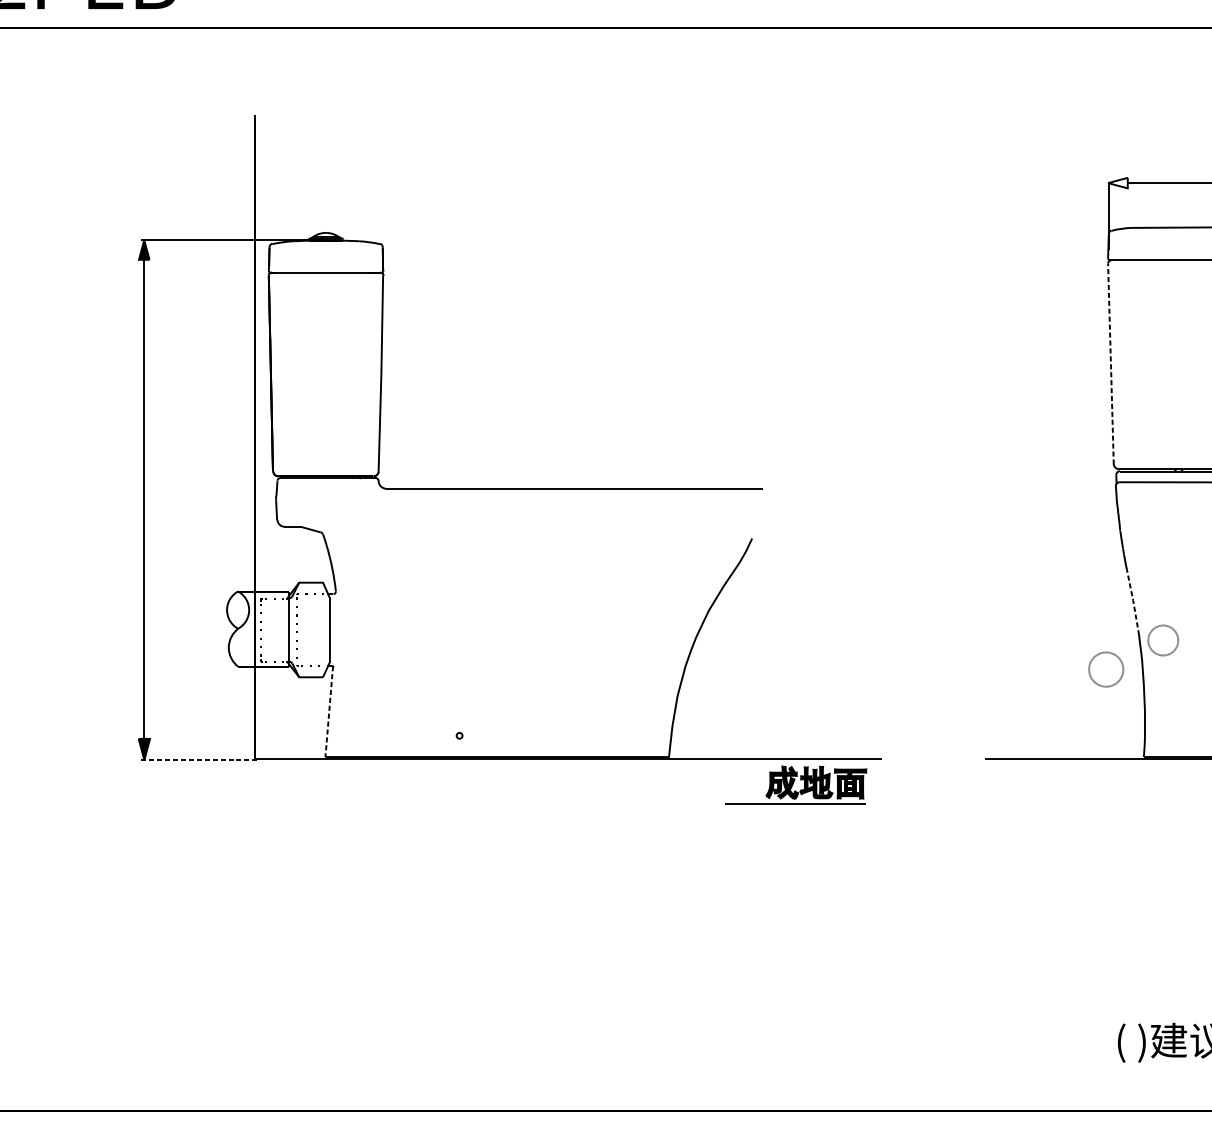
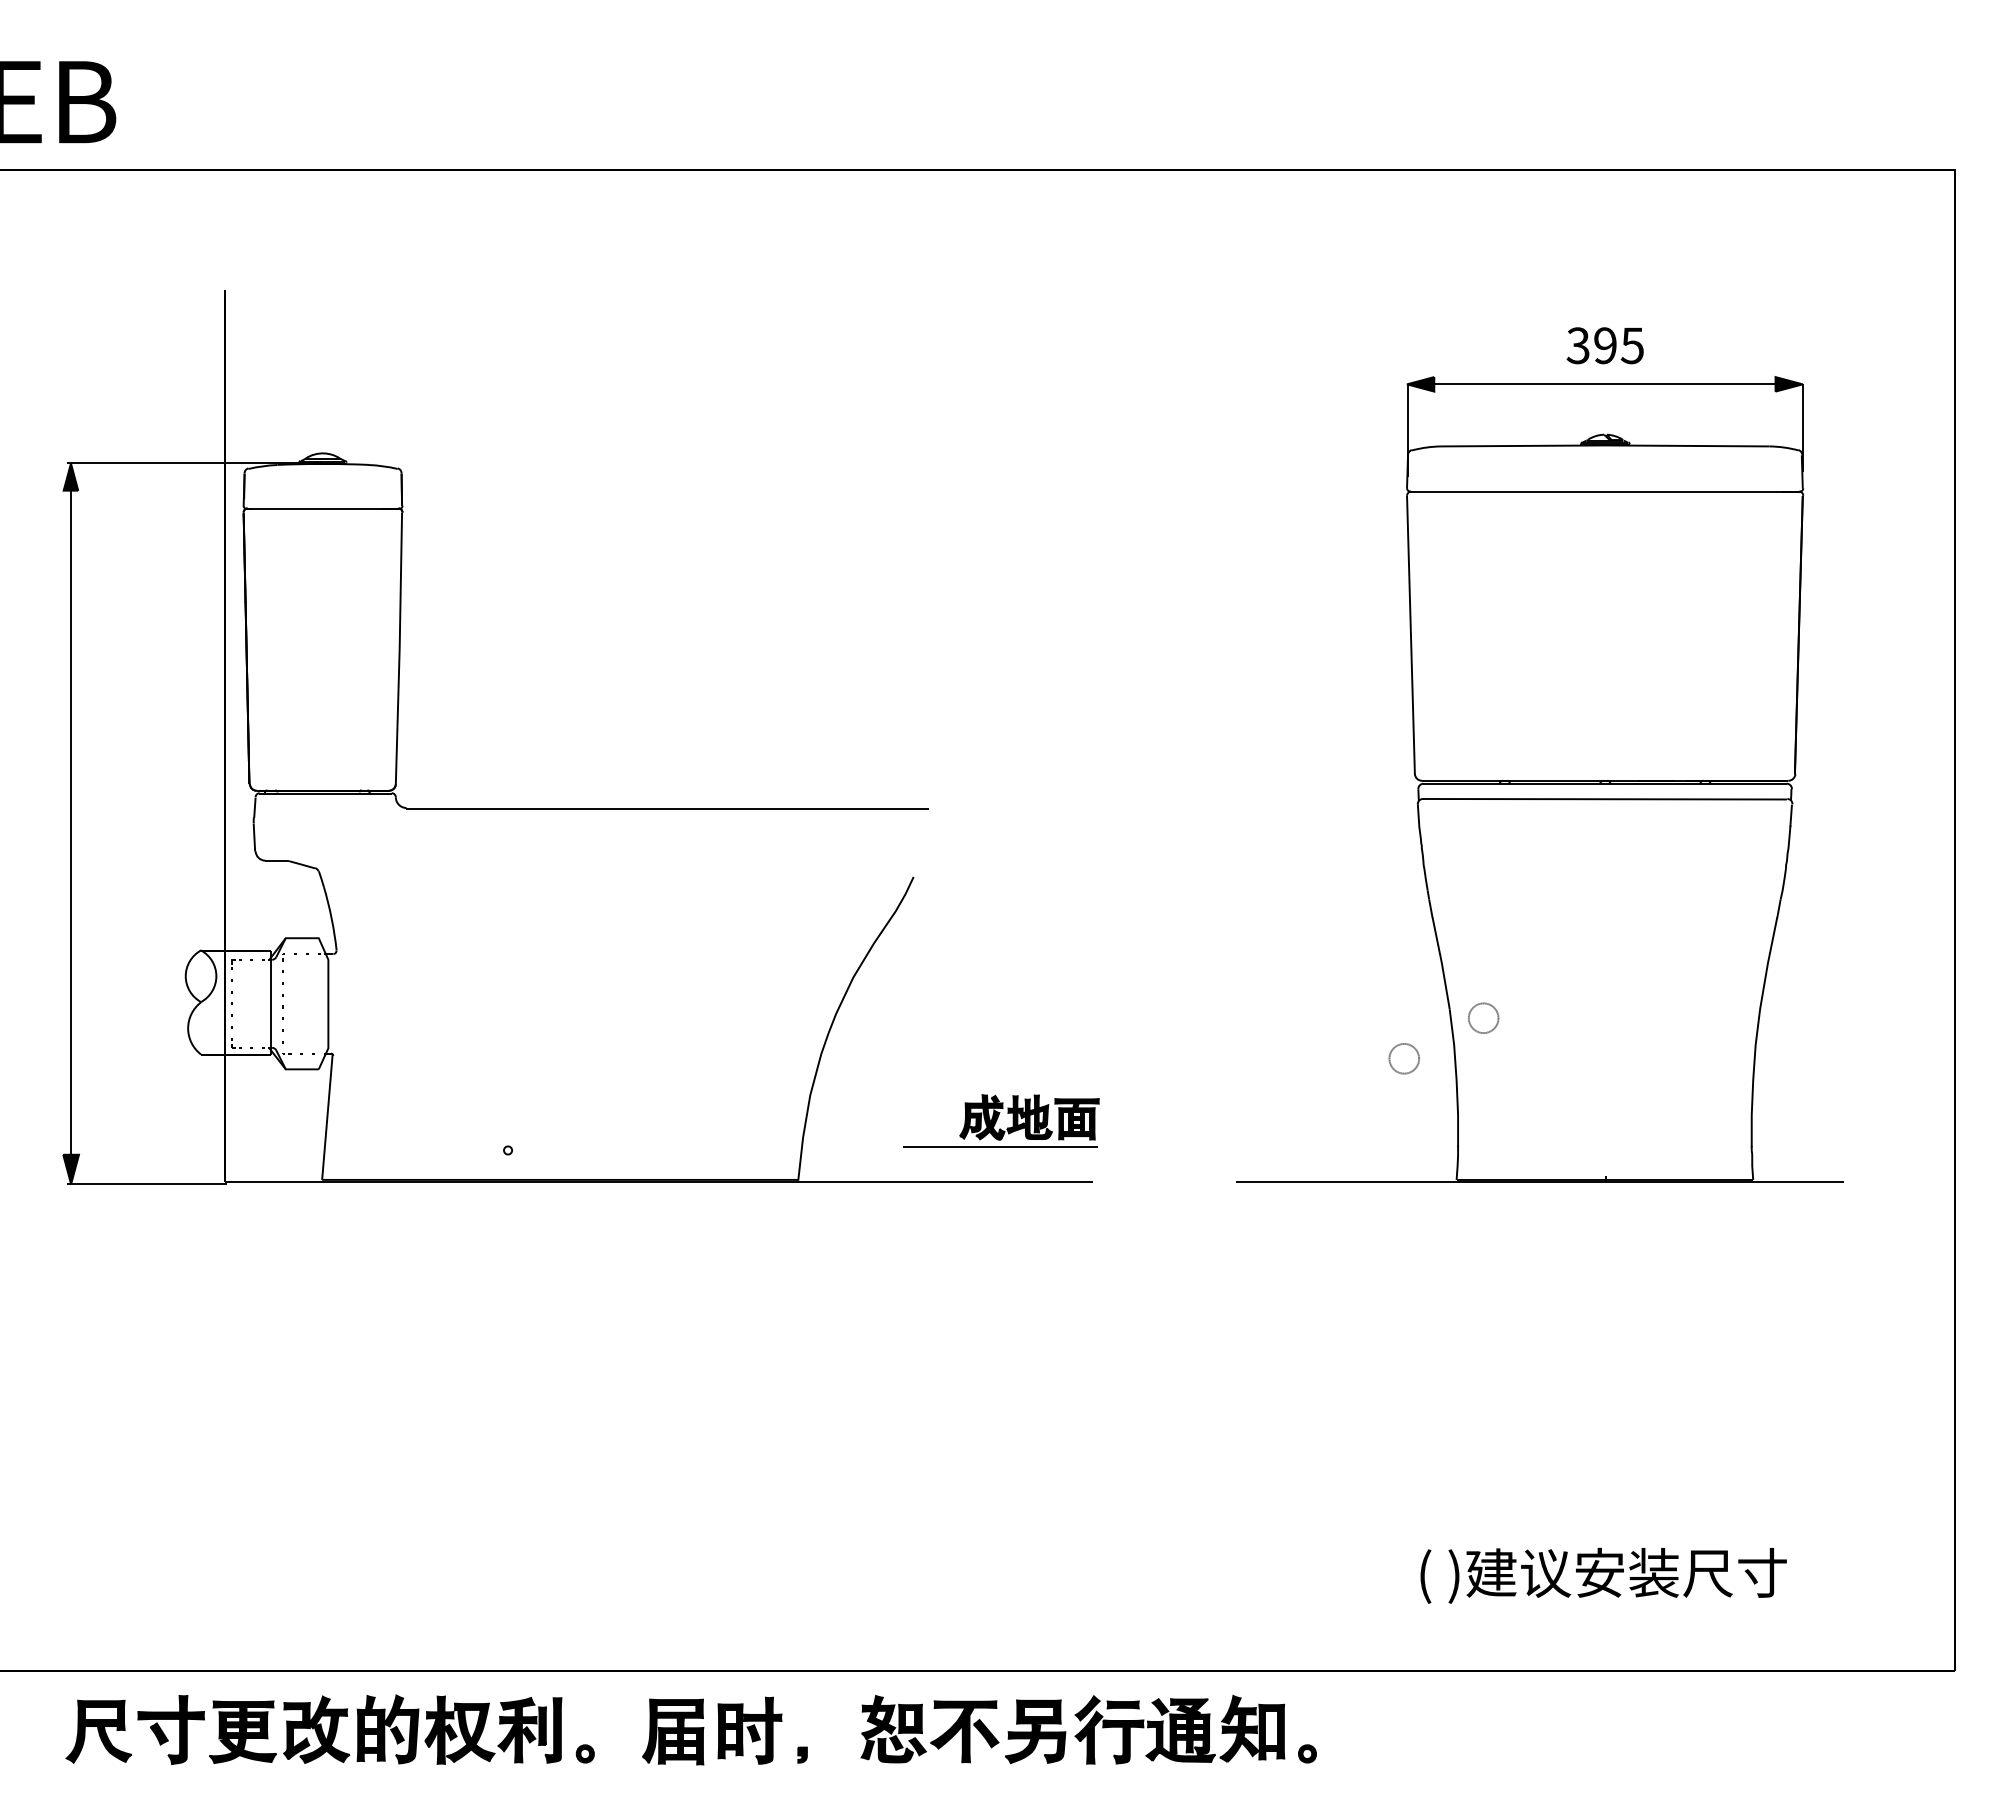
fill: (1117, 183) -> (1420, 384), added
line: (1110, 363) -> (1410, 634), dashed -> solid
line: (1132, 600) -> (1441, 963), dashed -> solid
part: (1163, 639) -> (1483, 1017), size x0.71
part: (1105, 669) -> (1403, 1058), size x0.62
line: (329, 712) -> (327, 1117), dashed -> solid
line: (199, 760) -> (147, 1184), dashed -> solid
part: (796, 784) -> (1001, 1120), moved

